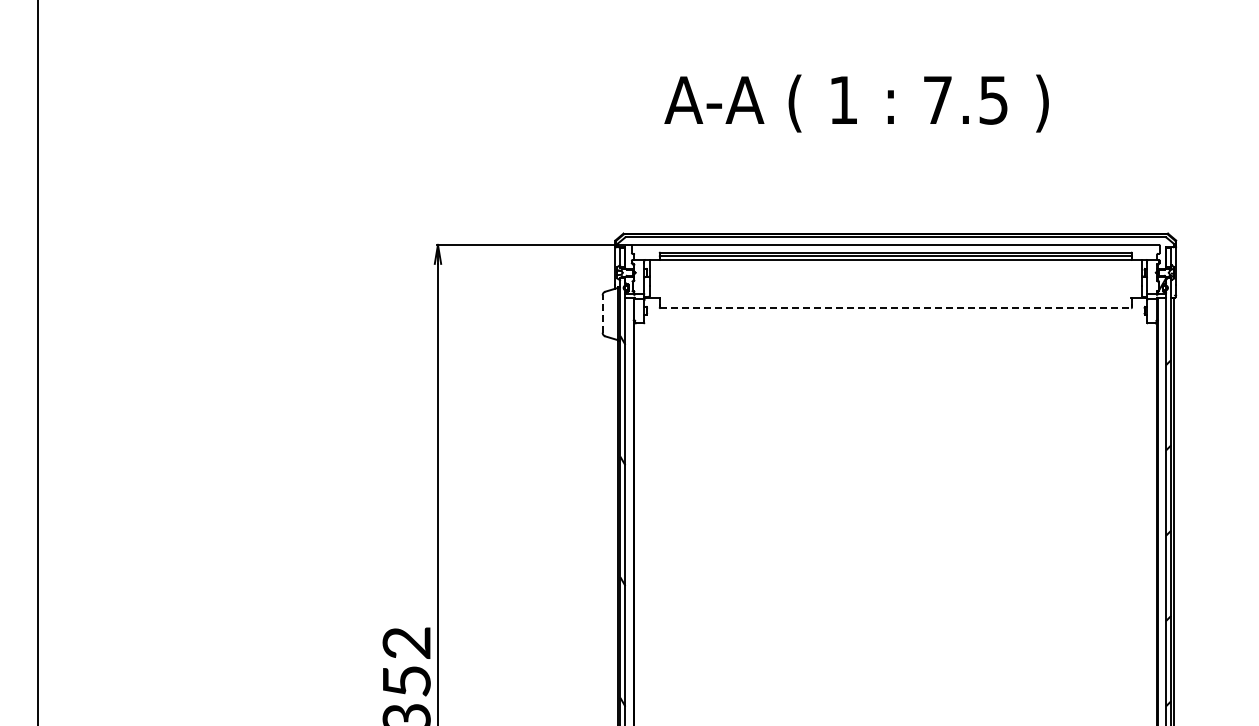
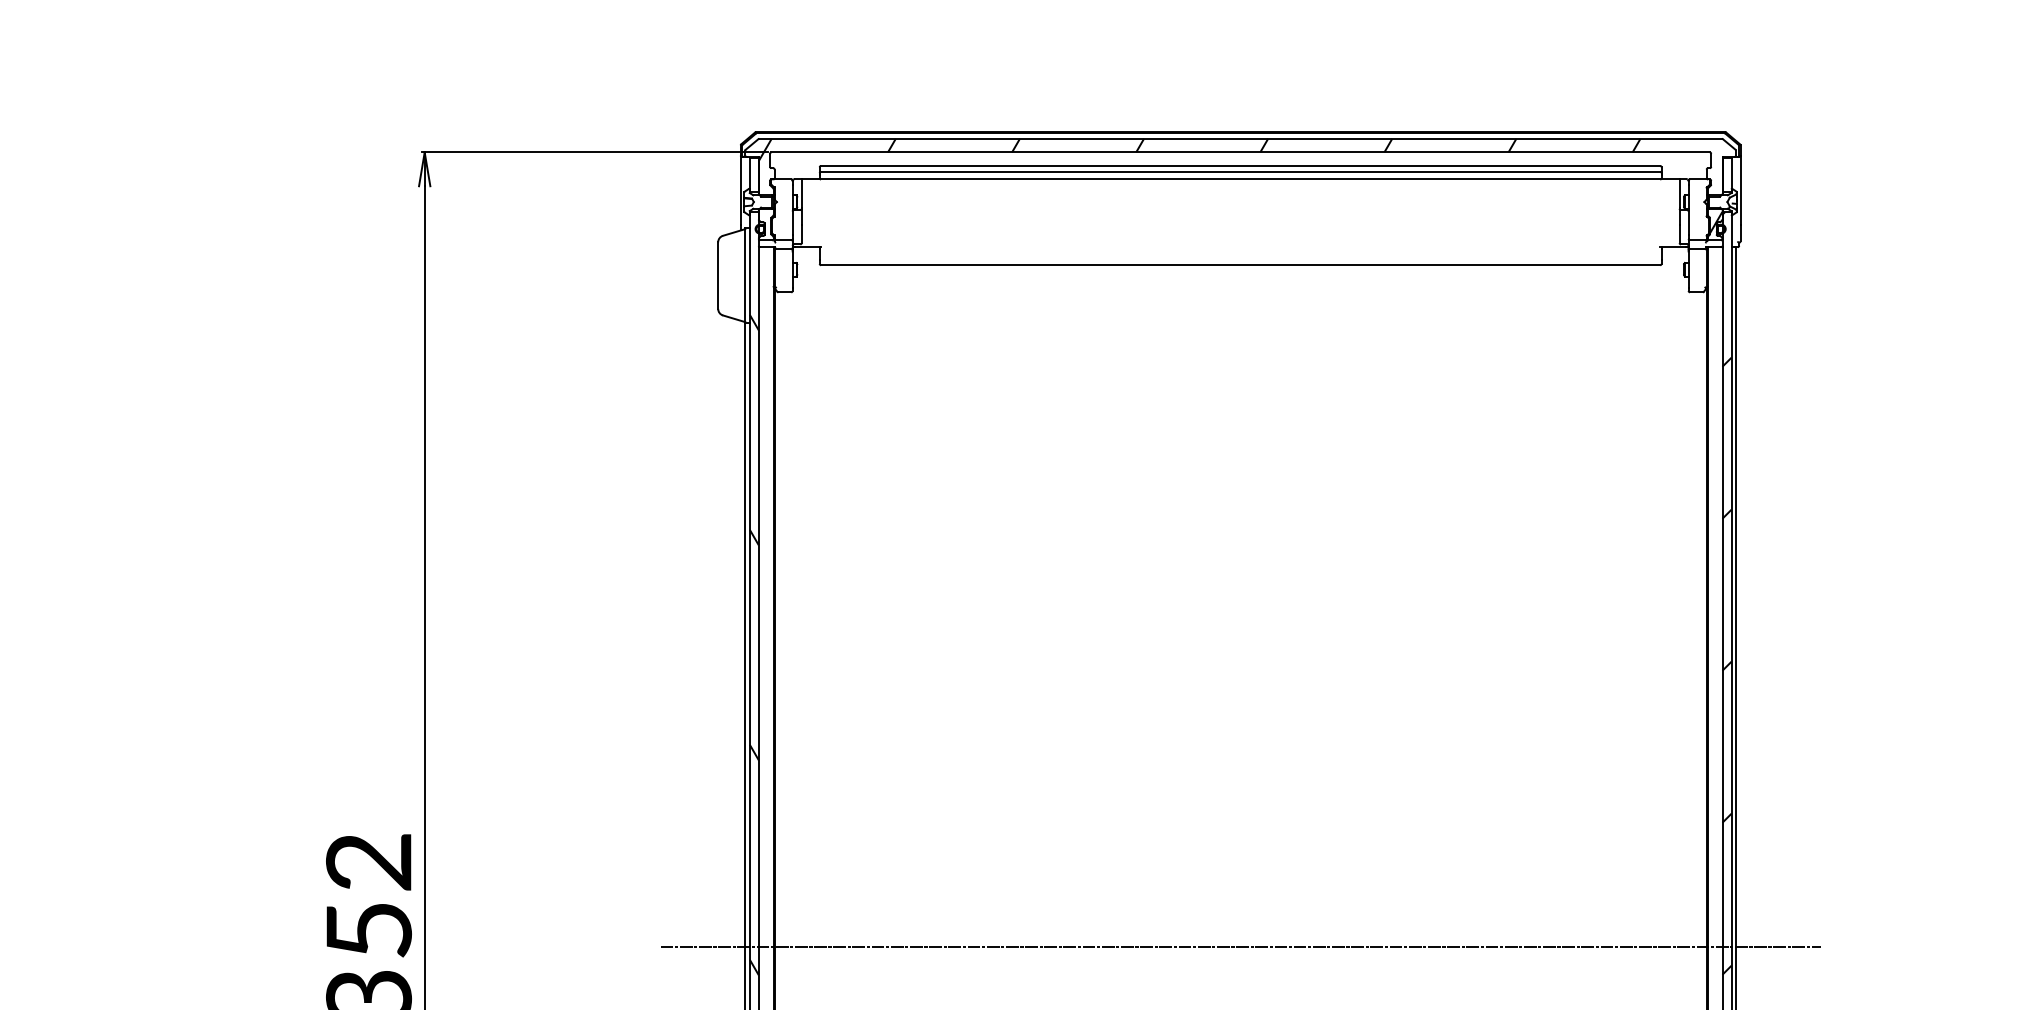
hatch: (872, 243) -> (1199, 149), added
line: (896, 308) -> (1241, 265), dashed -> solid
line: (602, 314) -> (717, 276), dashed -> solid
line: (895, 690) -> (1240, 946), added

